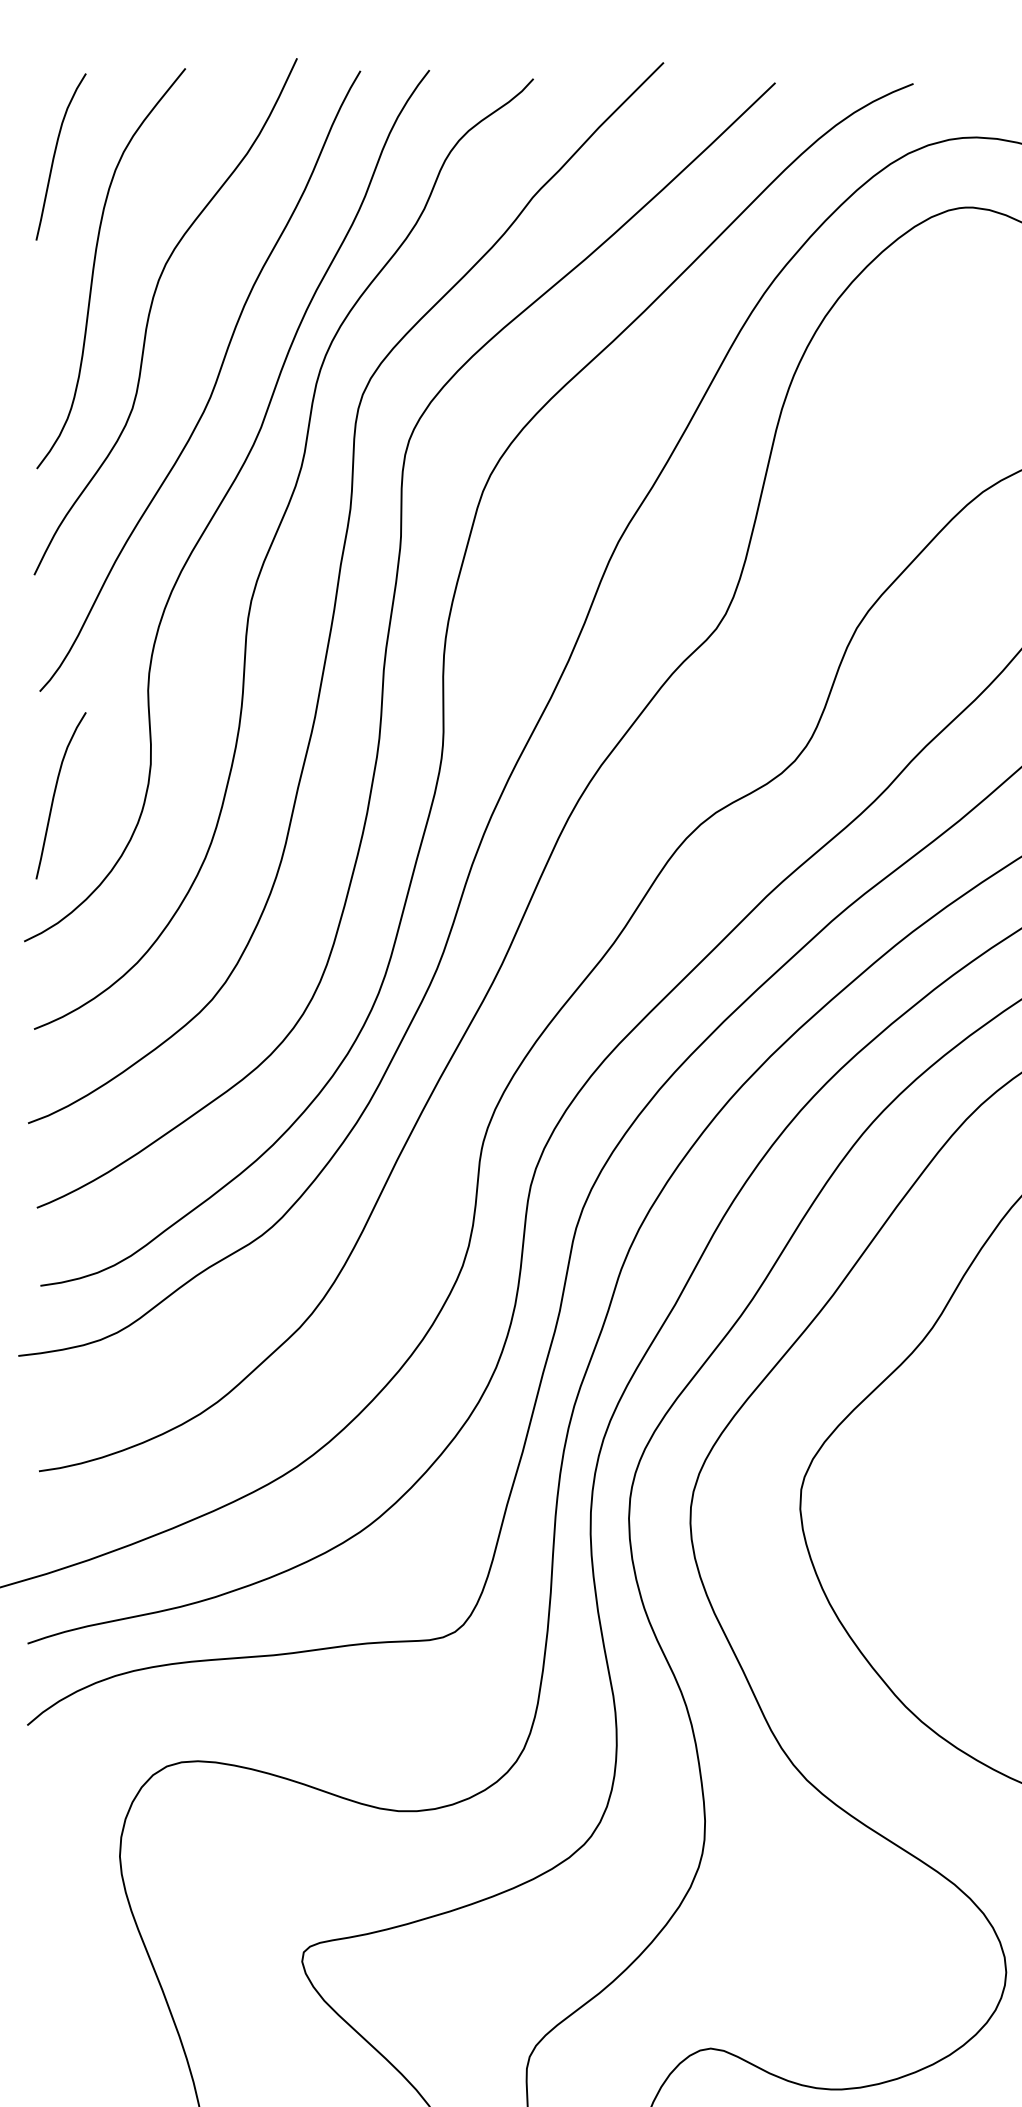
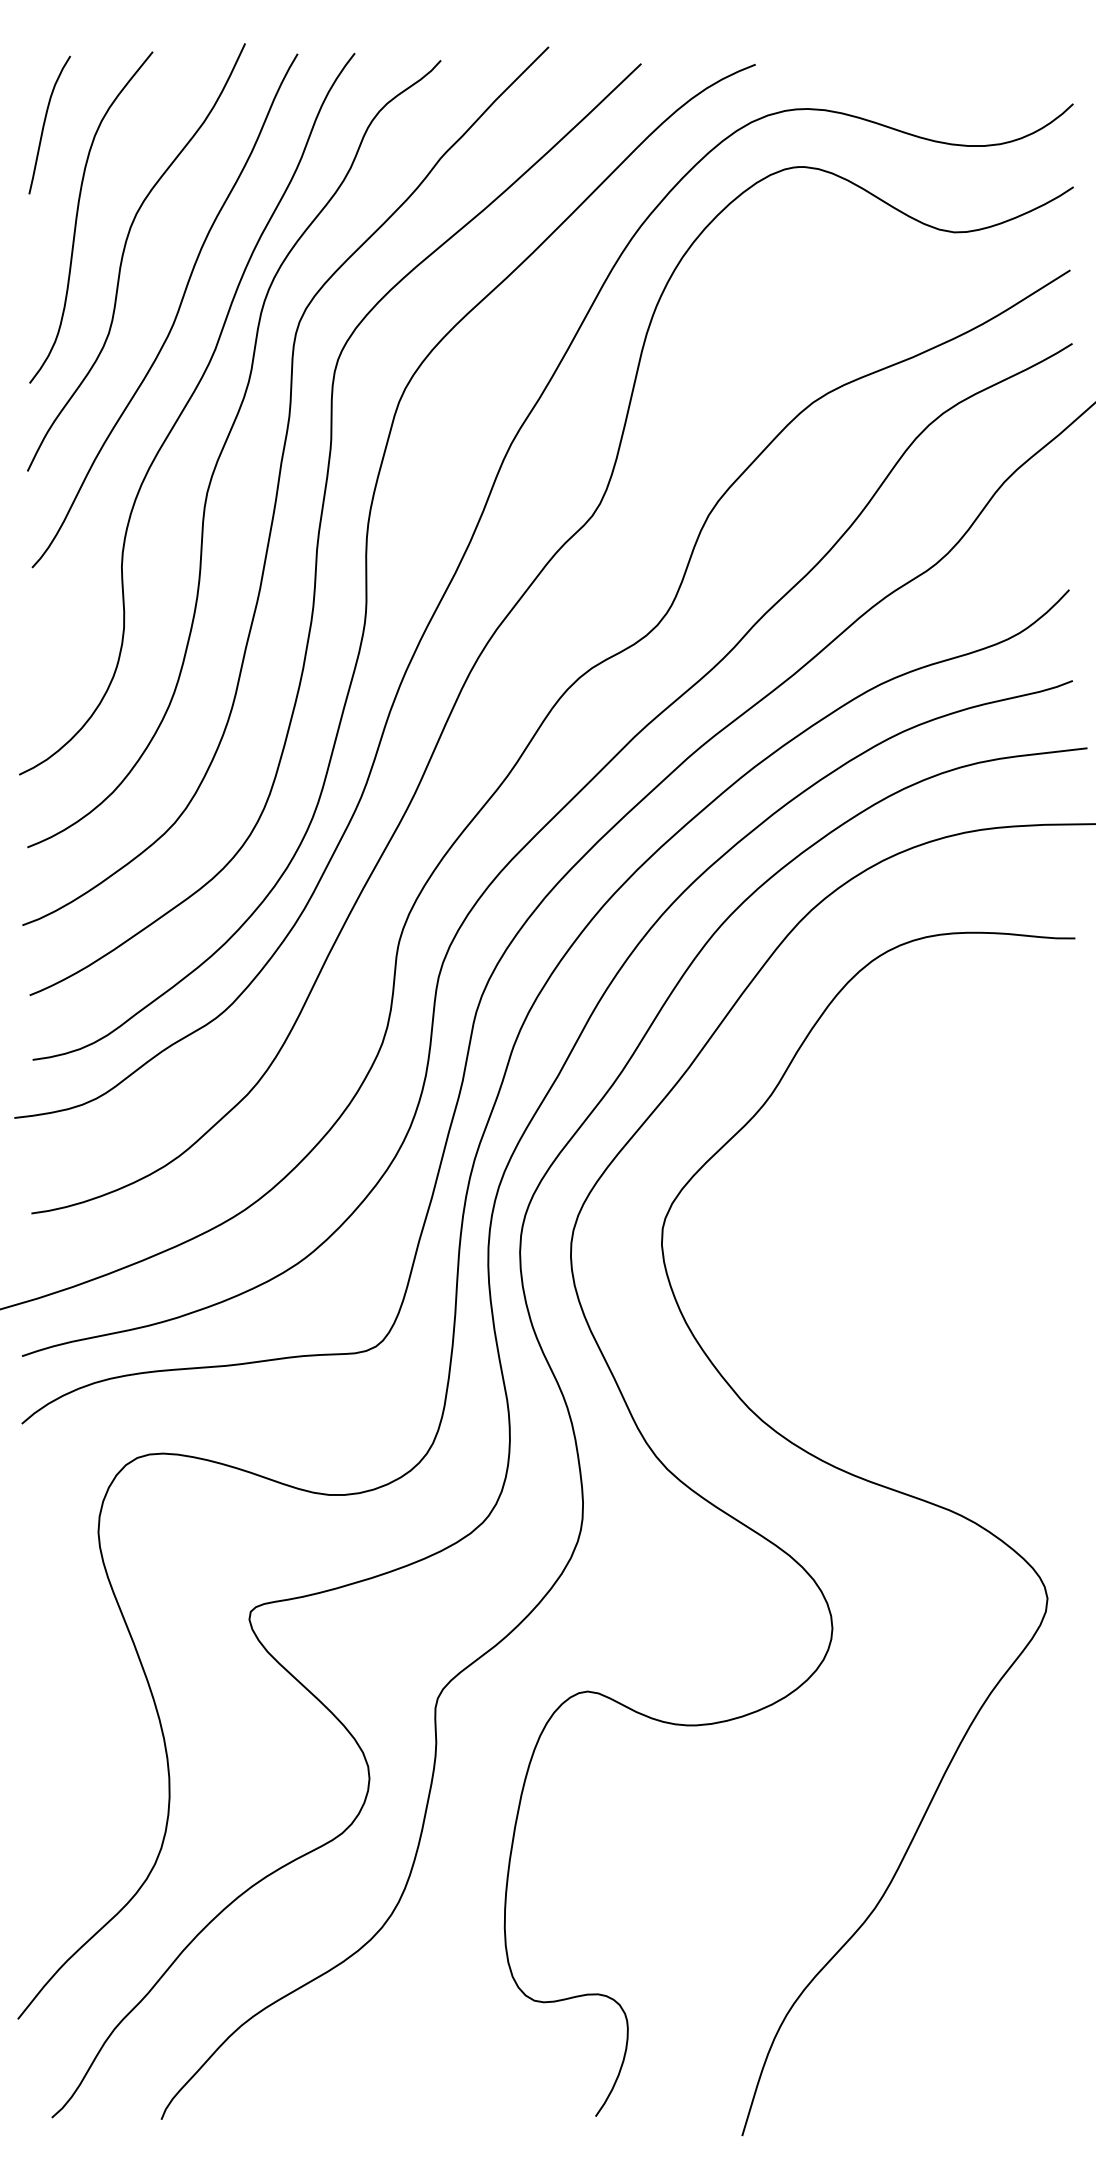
curve: (55, 793) -> (45, 652), removed

